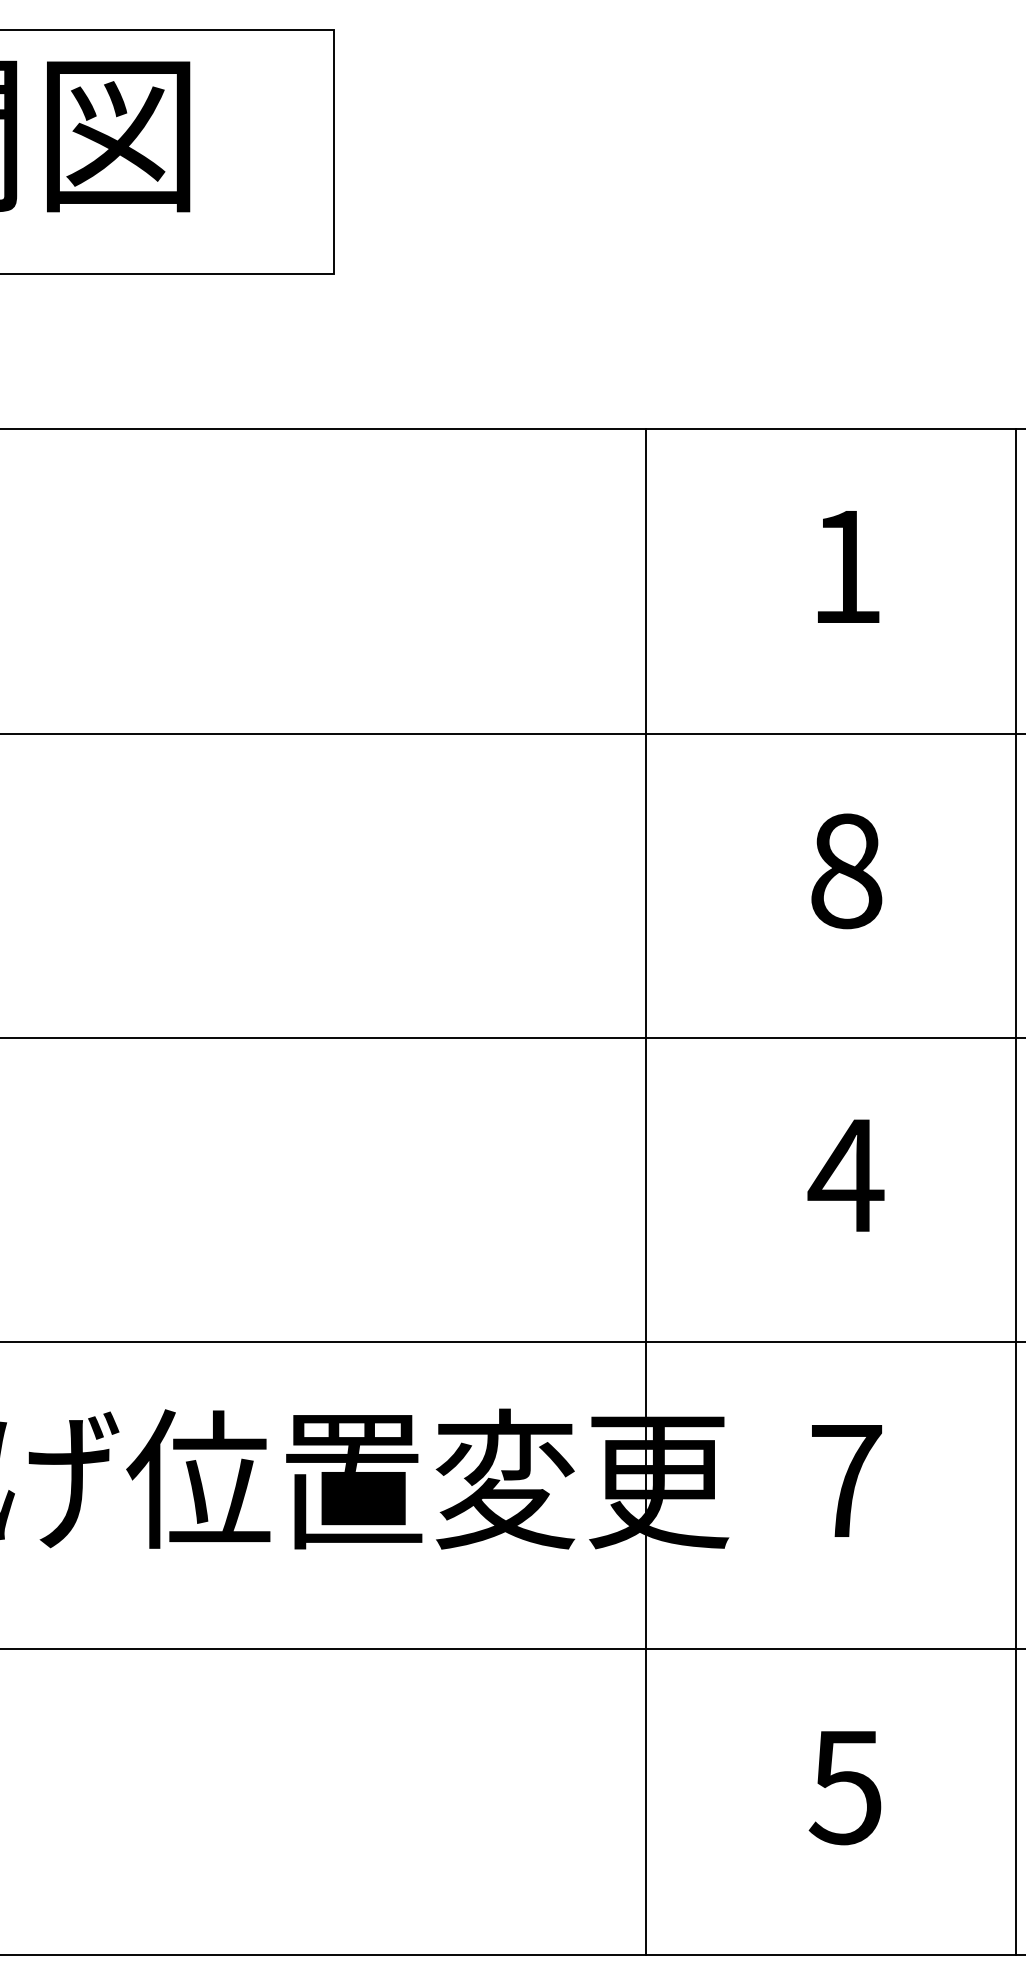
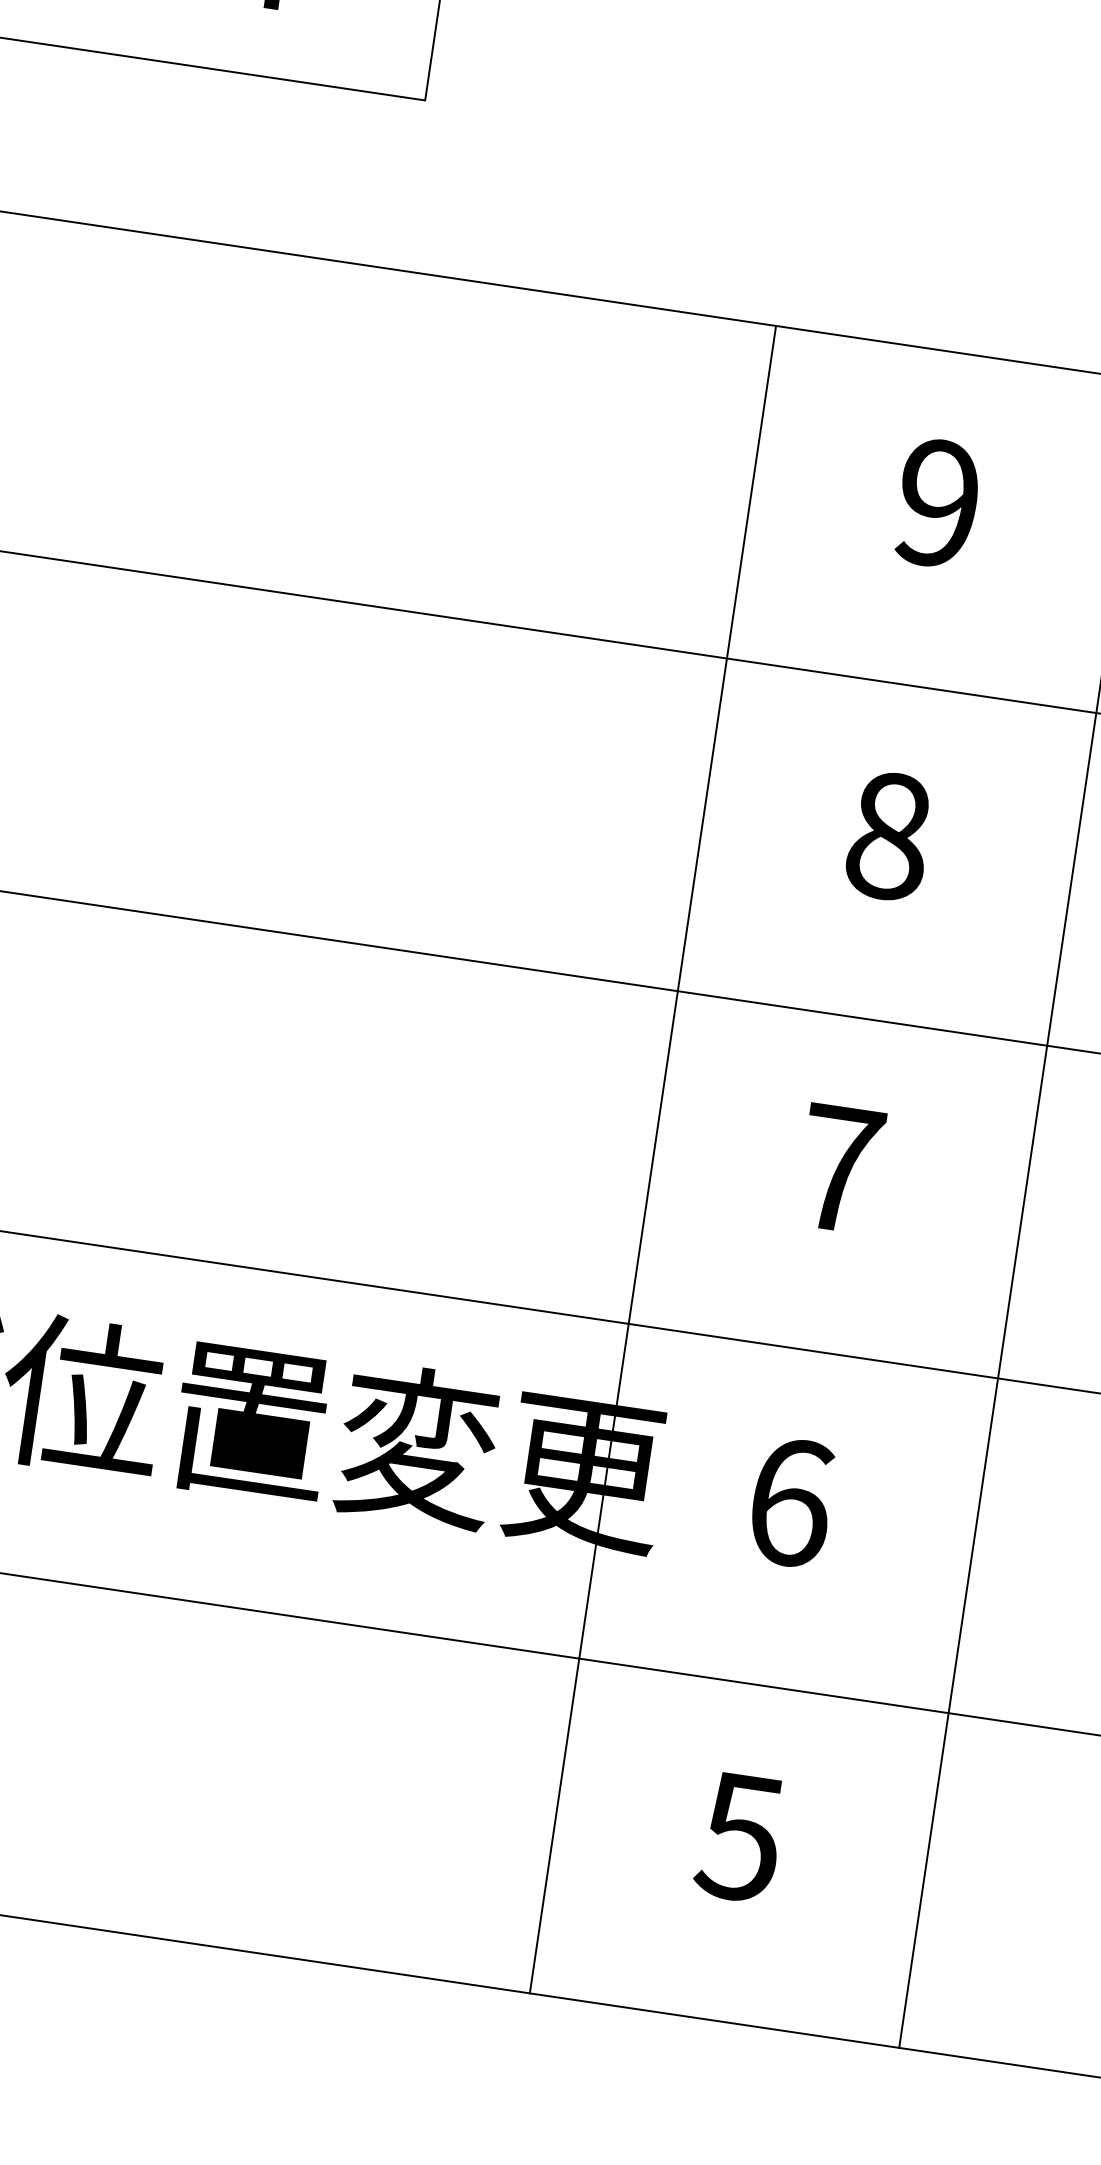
text: (845, 566) -> (937, 502), 1 -> 9
text: (845, 1175) -> (838, 1168), 4 -> 7
line: (645, 1192) -> (652, 1159), moved
text: (847, 1480) -> (791, 1502), 7 -> 6

